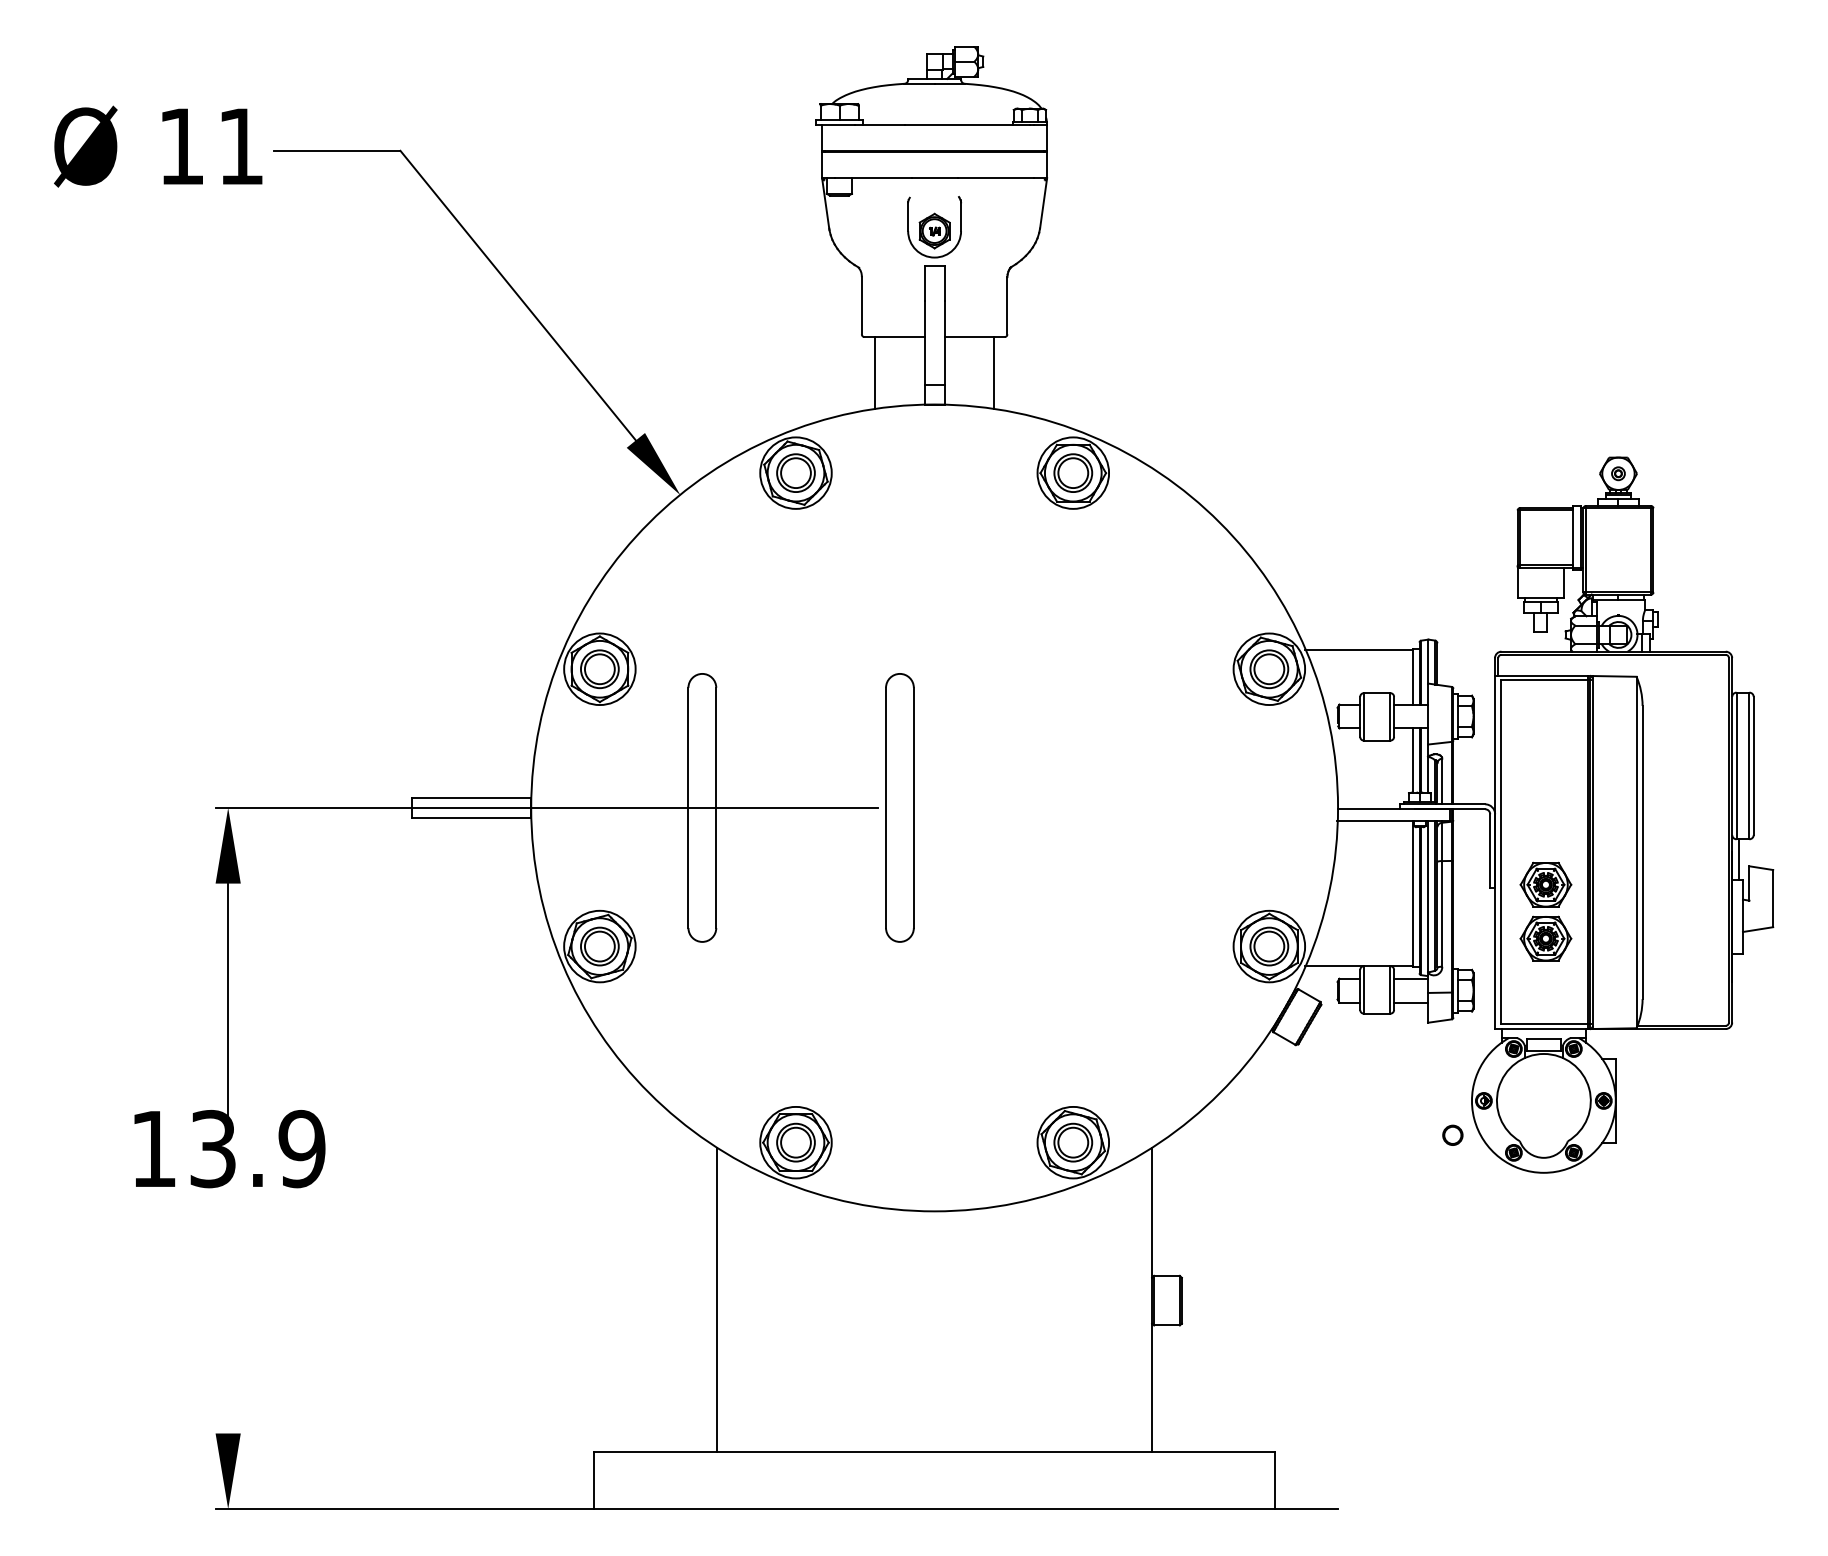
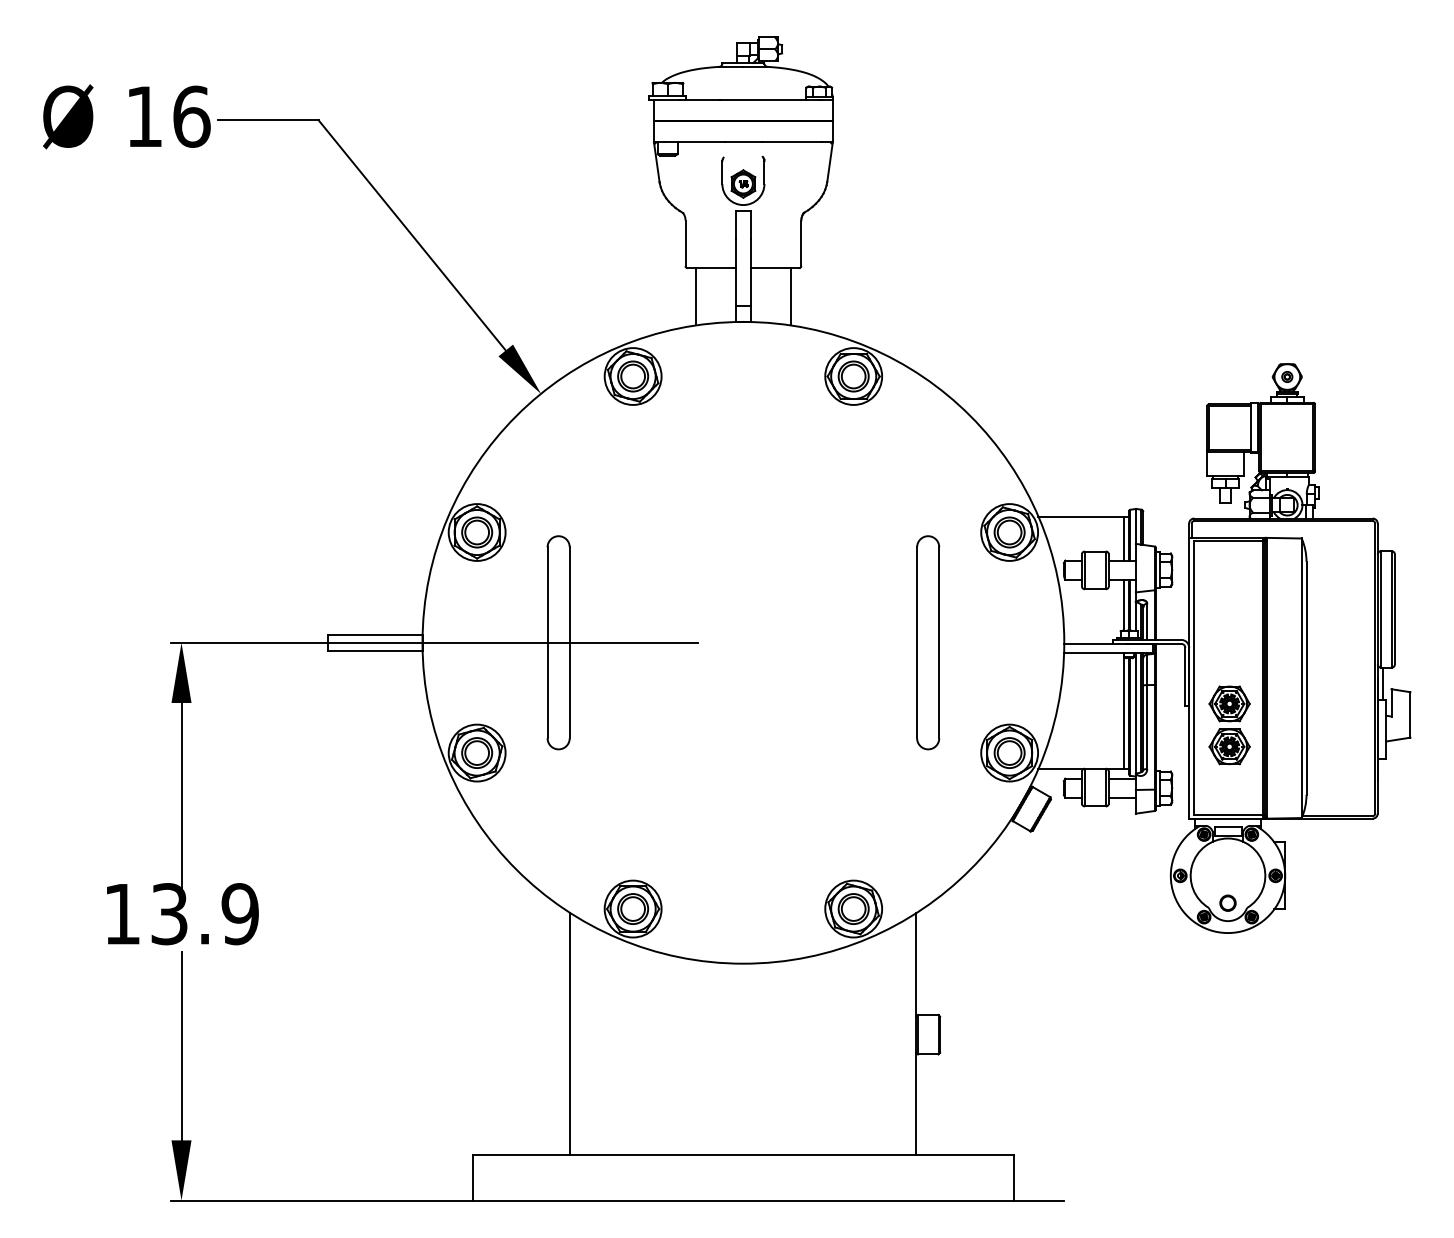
text: (241, 146) -> (192, 116), 11 -> 16
part: (899, 807) -> (927, 642), moved
circle: (1452, 1134) -> (1227, 902), moved
line: (228, 1315) -> (181, 1046), added

